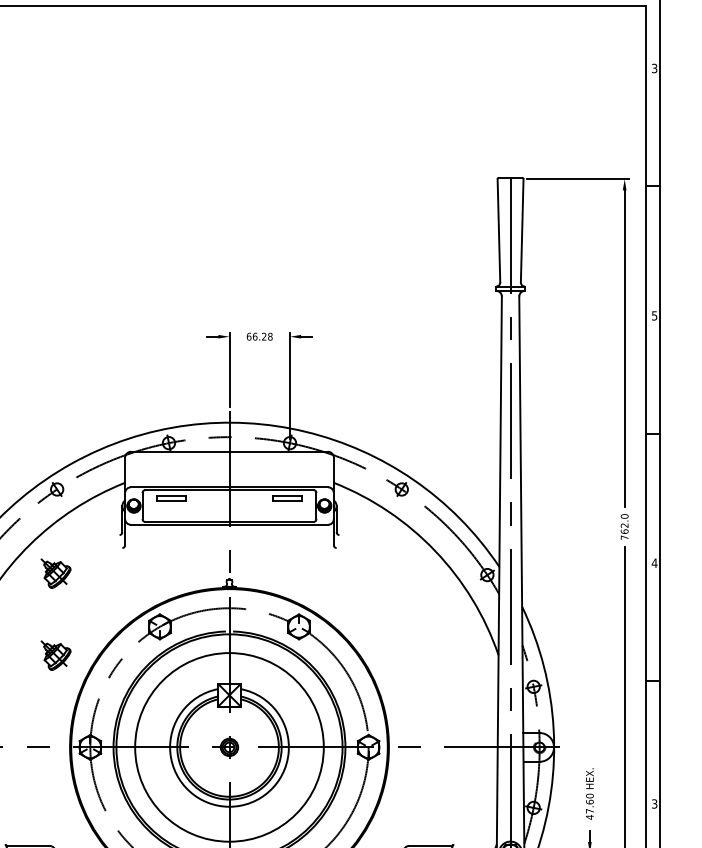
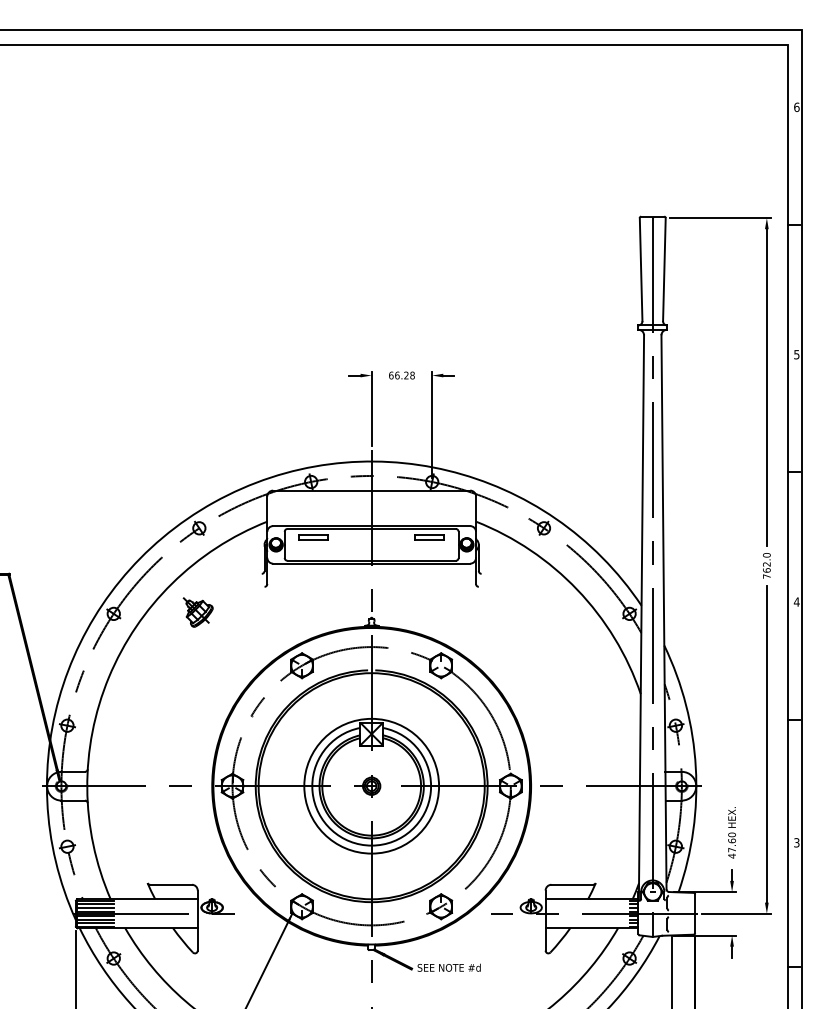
text: (654, 67) -> (796, 106), 3 -> 6
part: (55, 655) -> (197, 694), removed
circle: (229, 746) -> (371, 785), size x0.71

